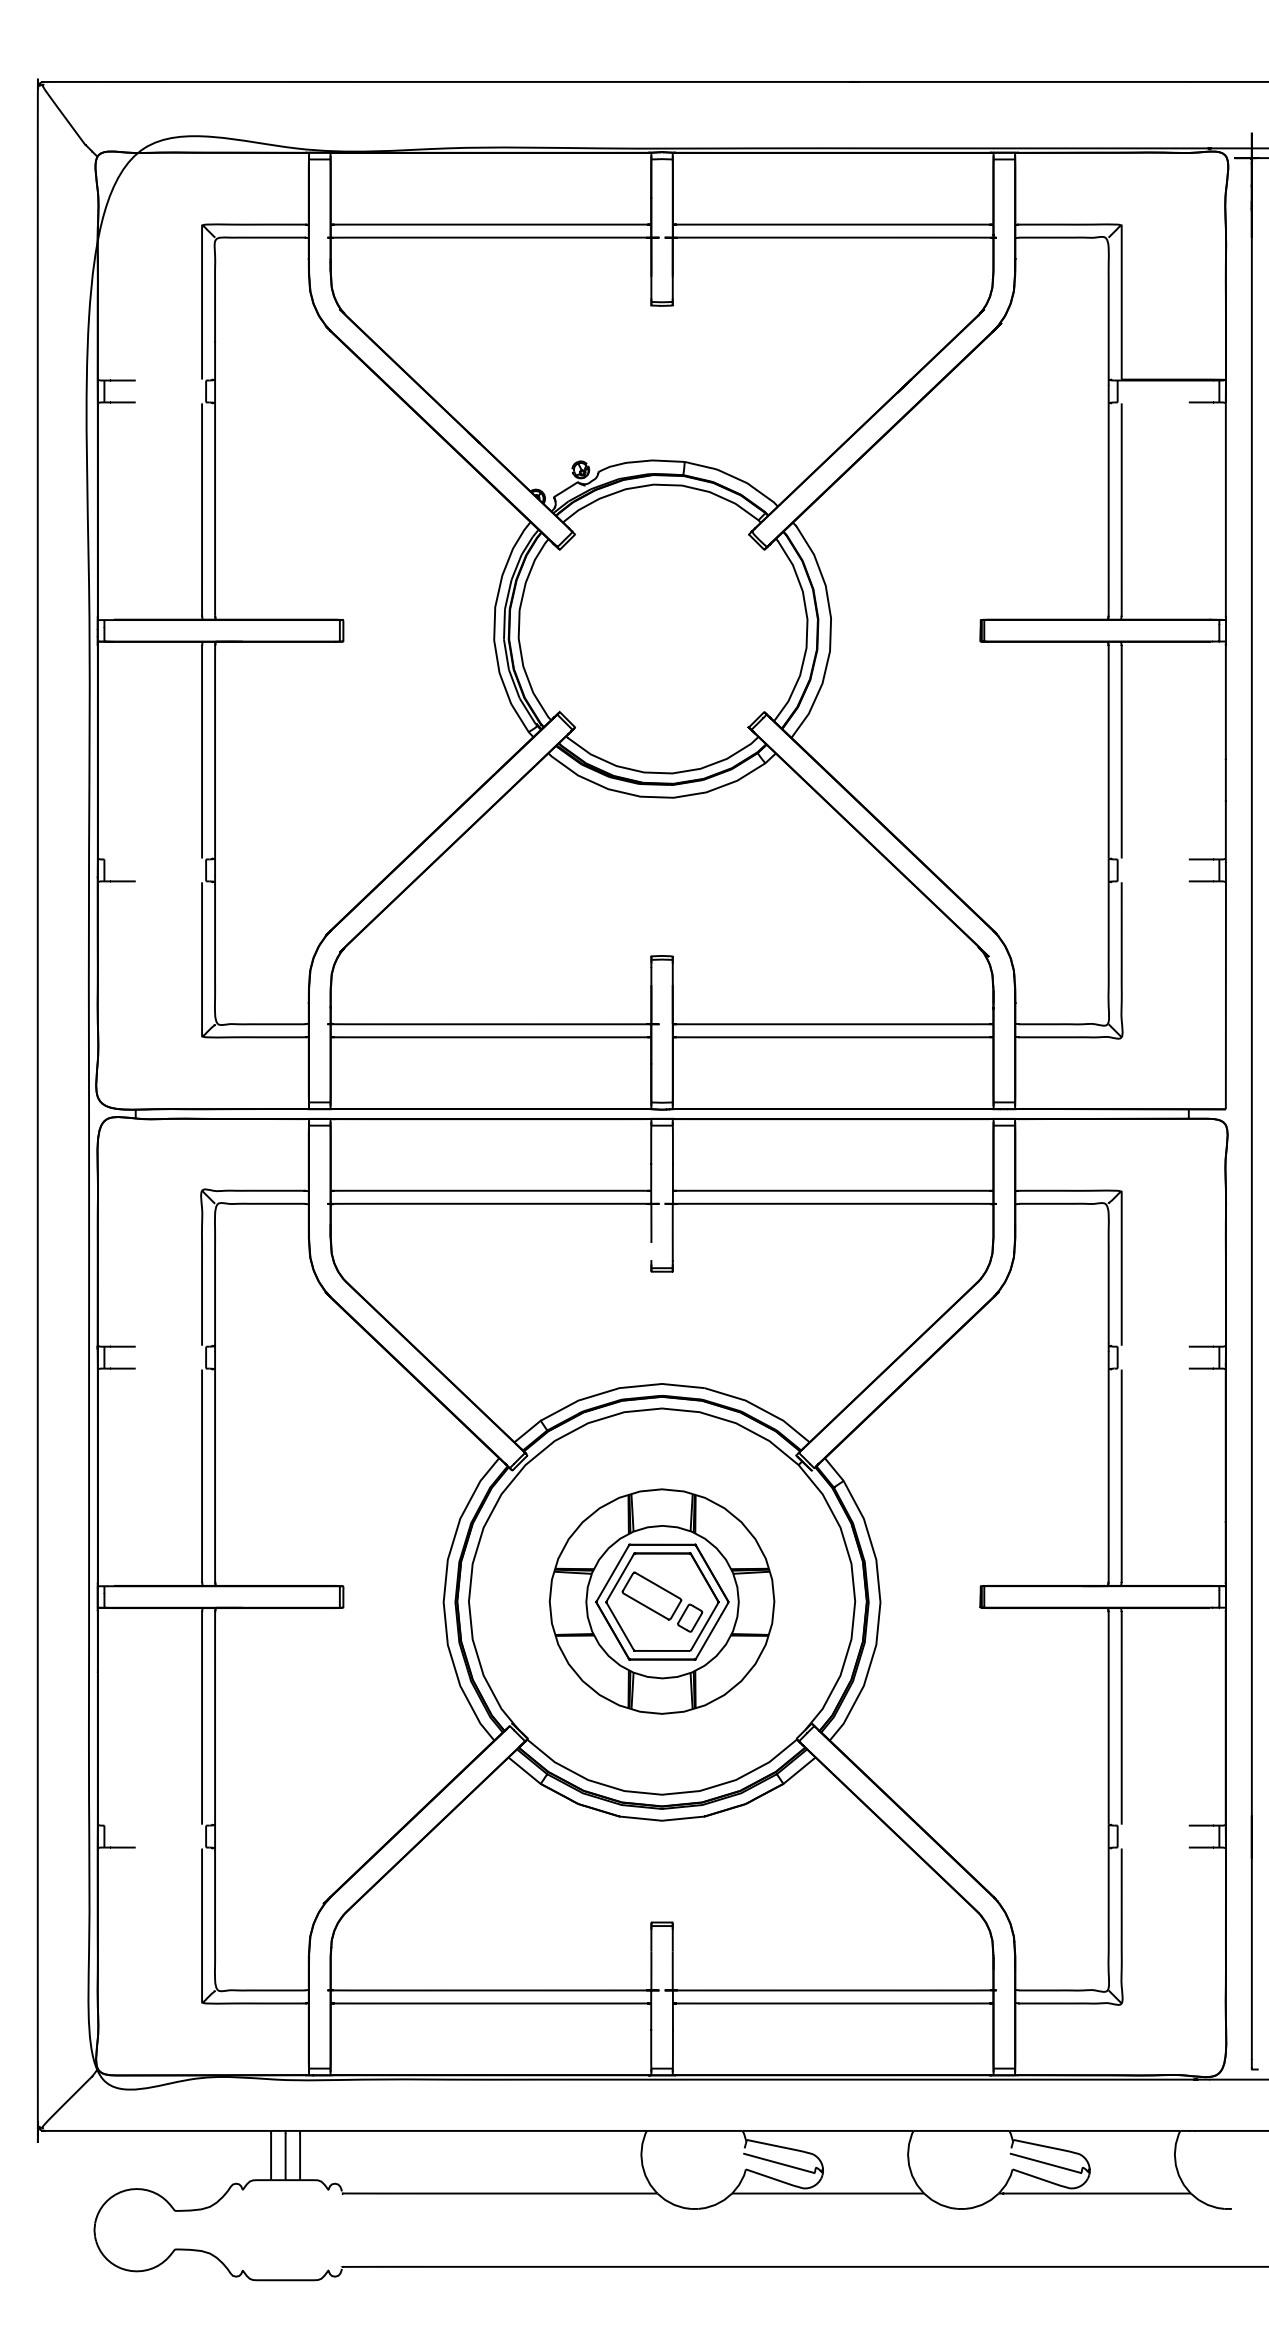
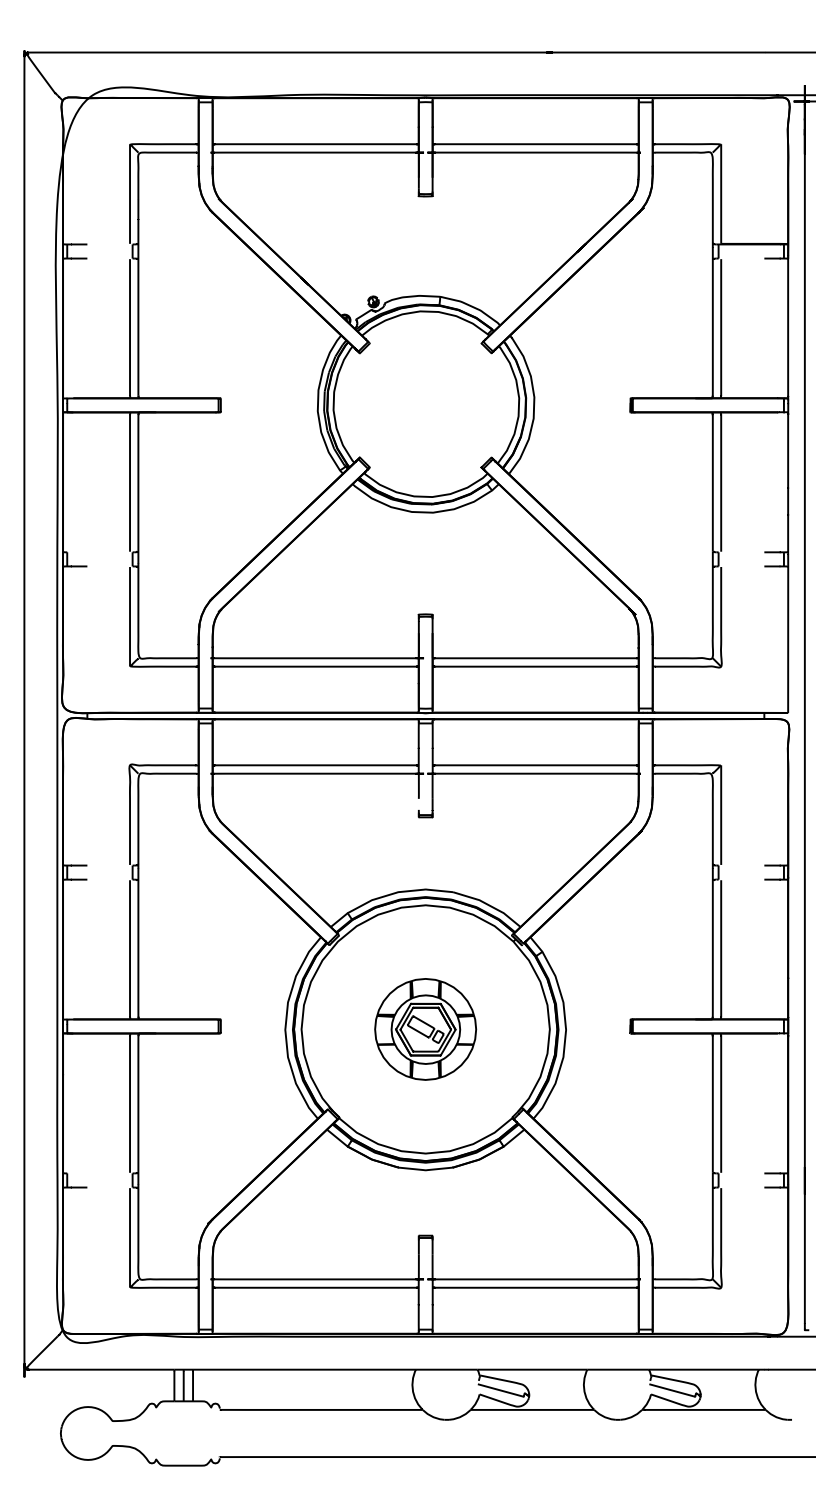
part: (661, 1601) -> (425, 1029), size x0.7

